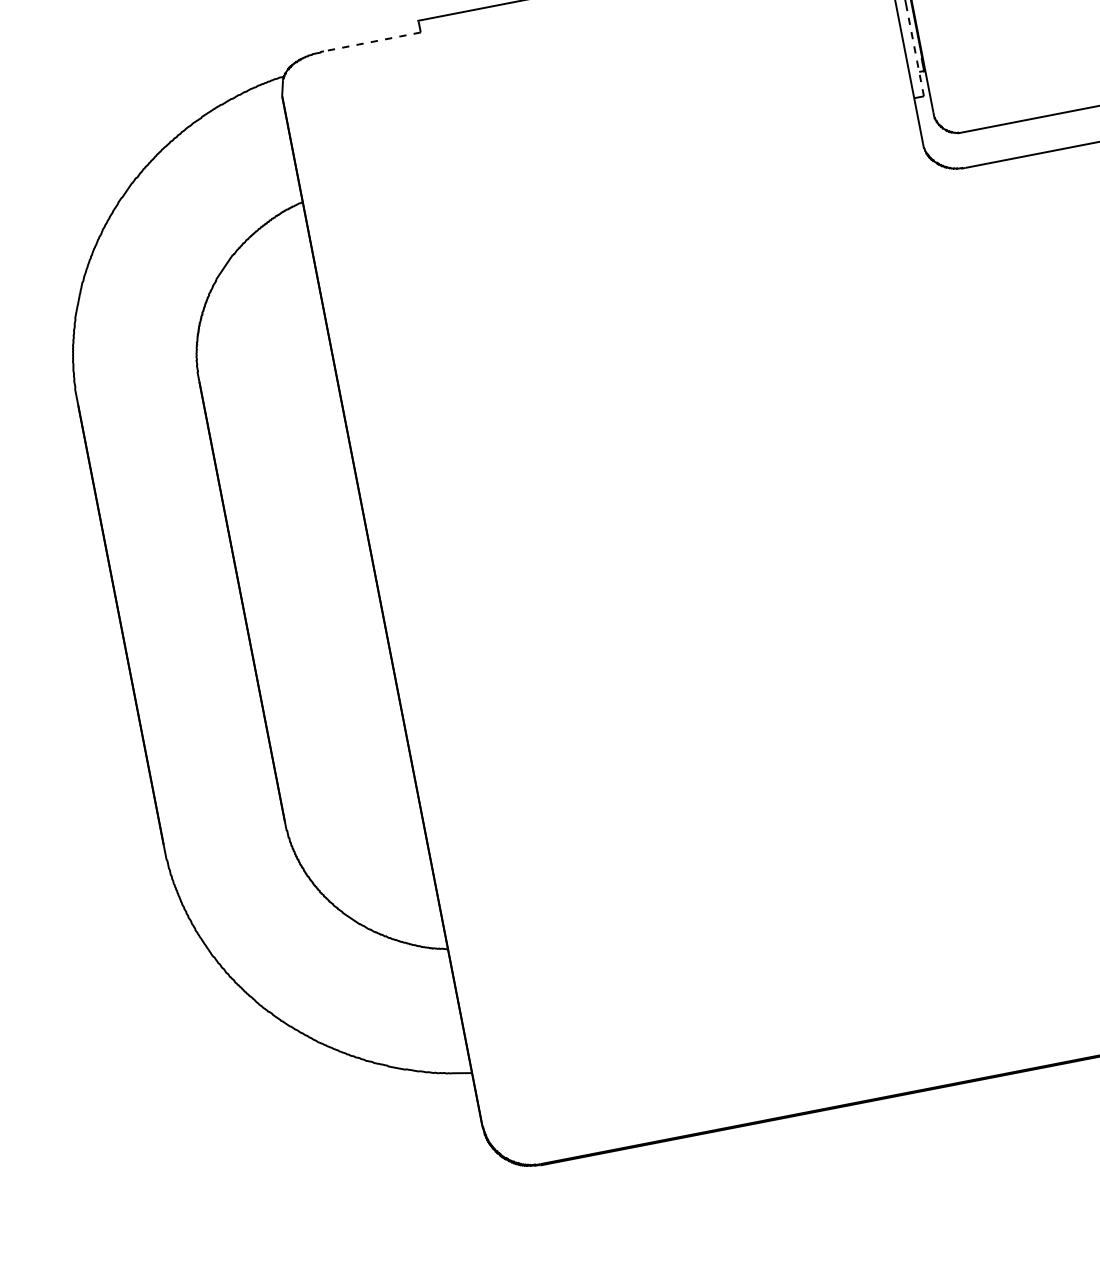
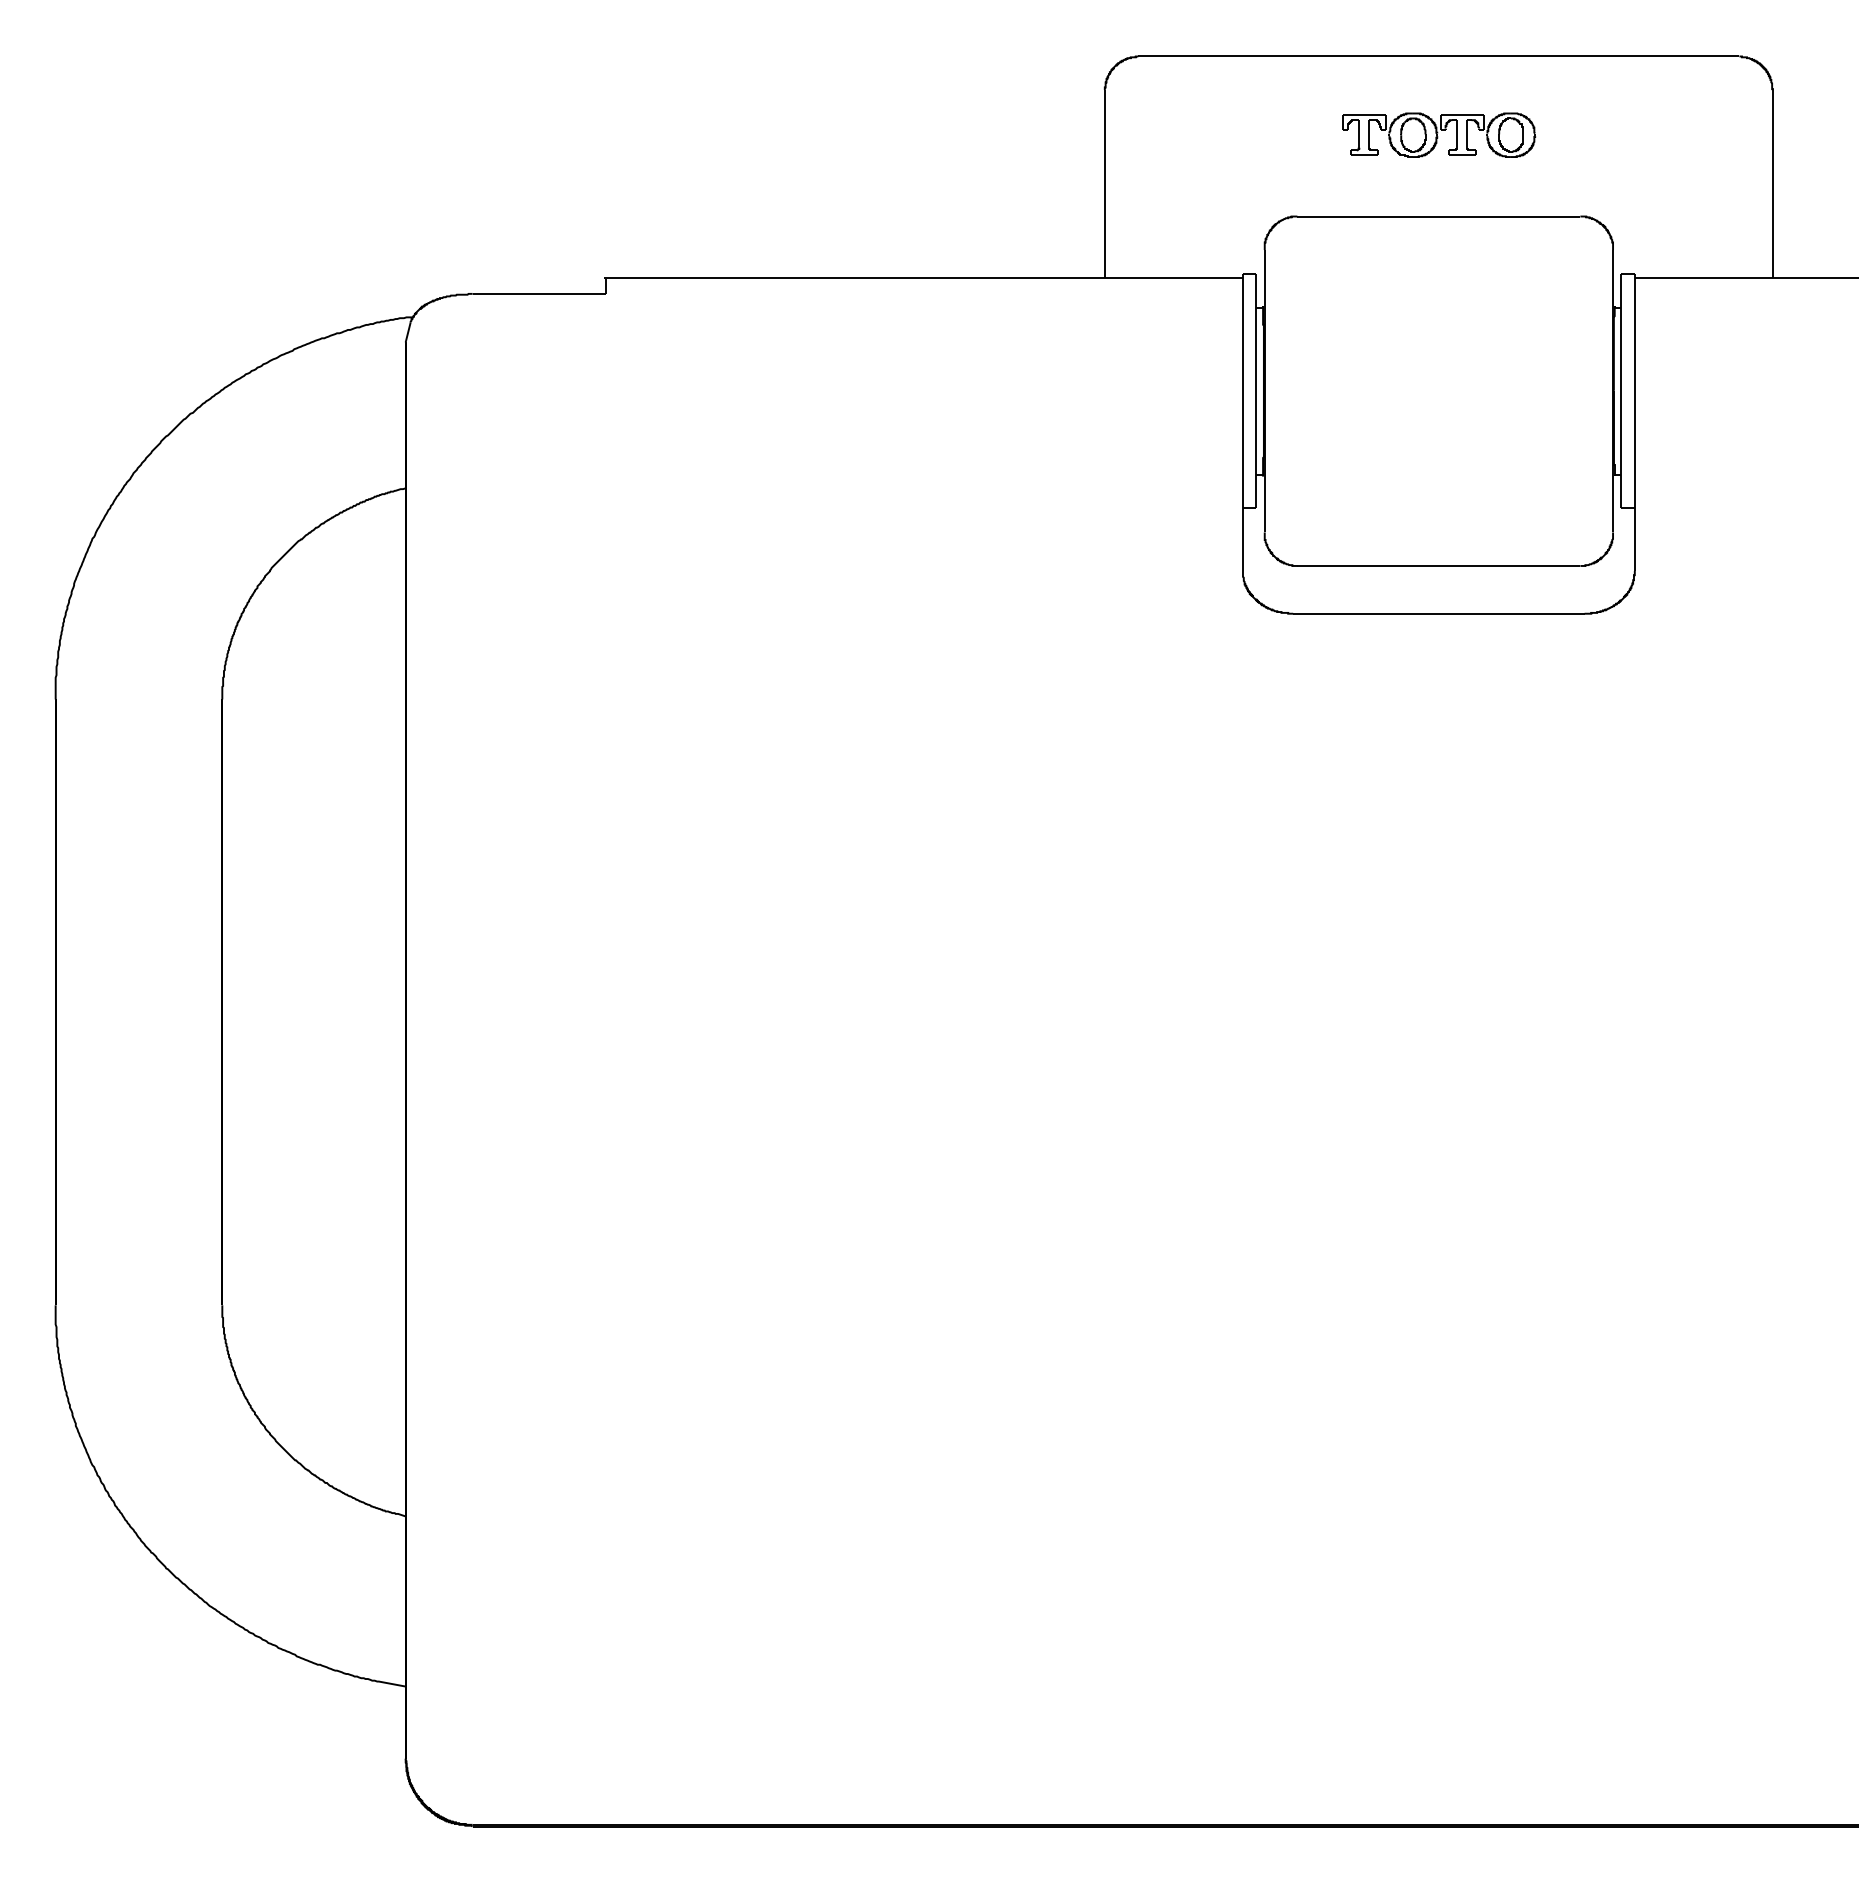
line: (372, 41) -> (539, 293), dashed -> solid
line: (915, 53) -> (1256, 449), dashed -> solid

